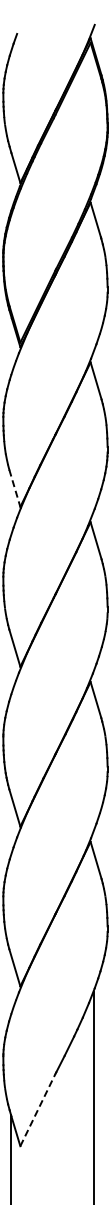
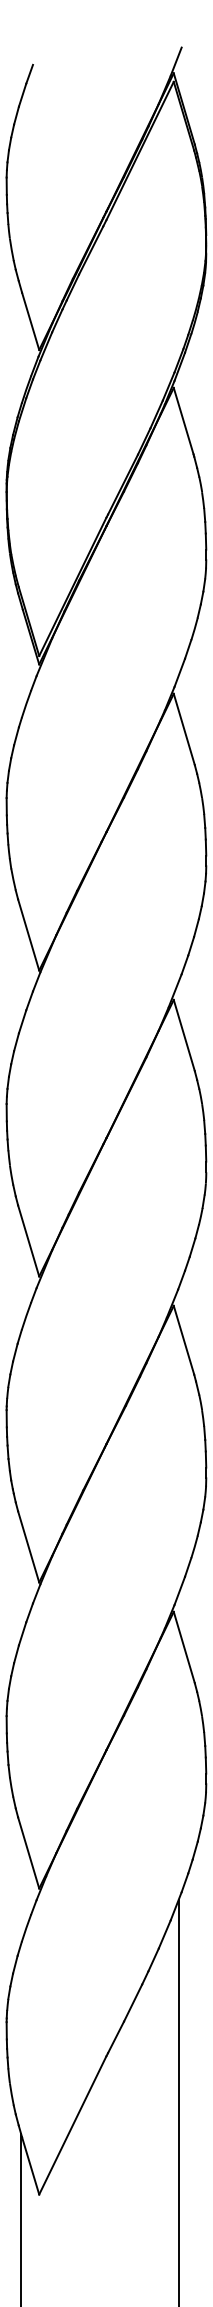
line: (14, 488) -> (27, 935), dashed -> solid
line: (38, 1109) -> (73, 2124), dashed -> solid

